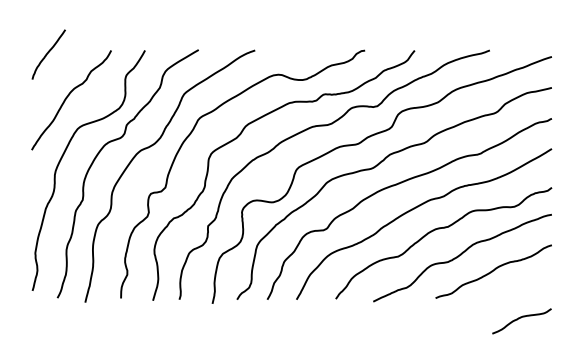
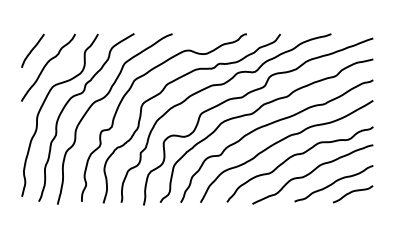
curve: (48, 54) -> (32, 50), moved
curve: (522, 318) -> (353, 192), moved

